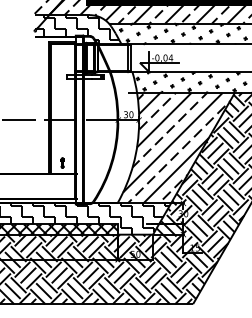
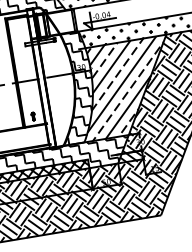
hatch: (118, 137) -> (76, 87), added

